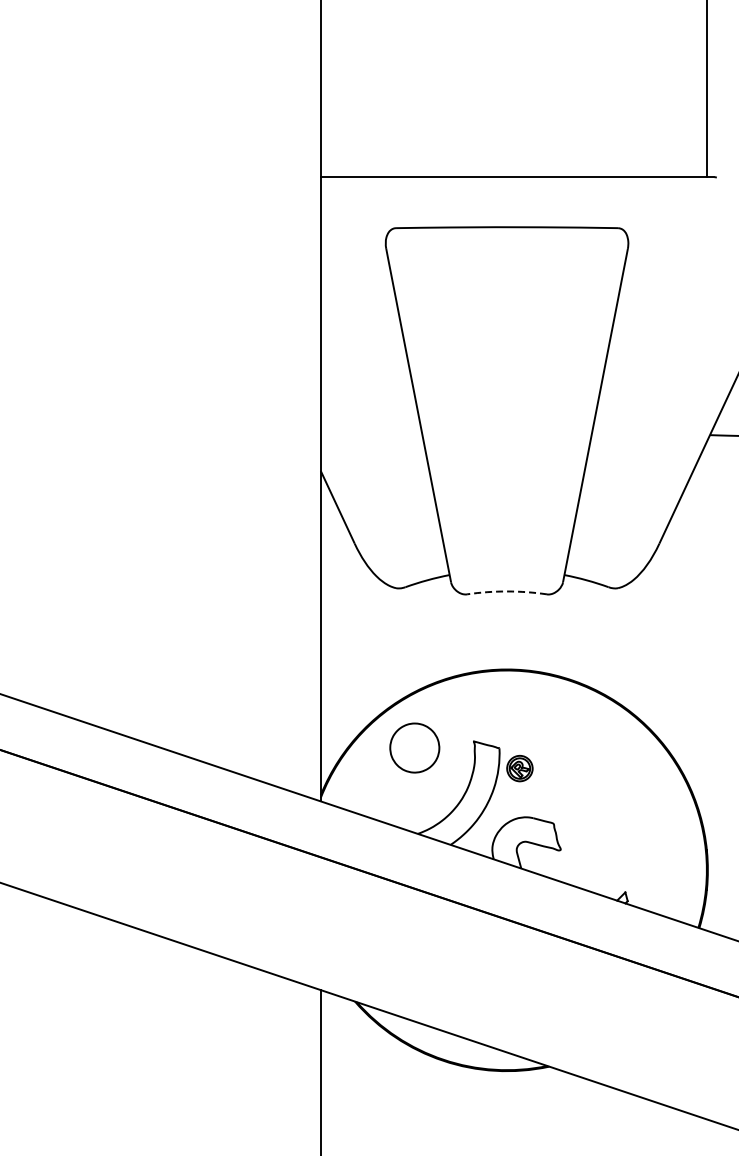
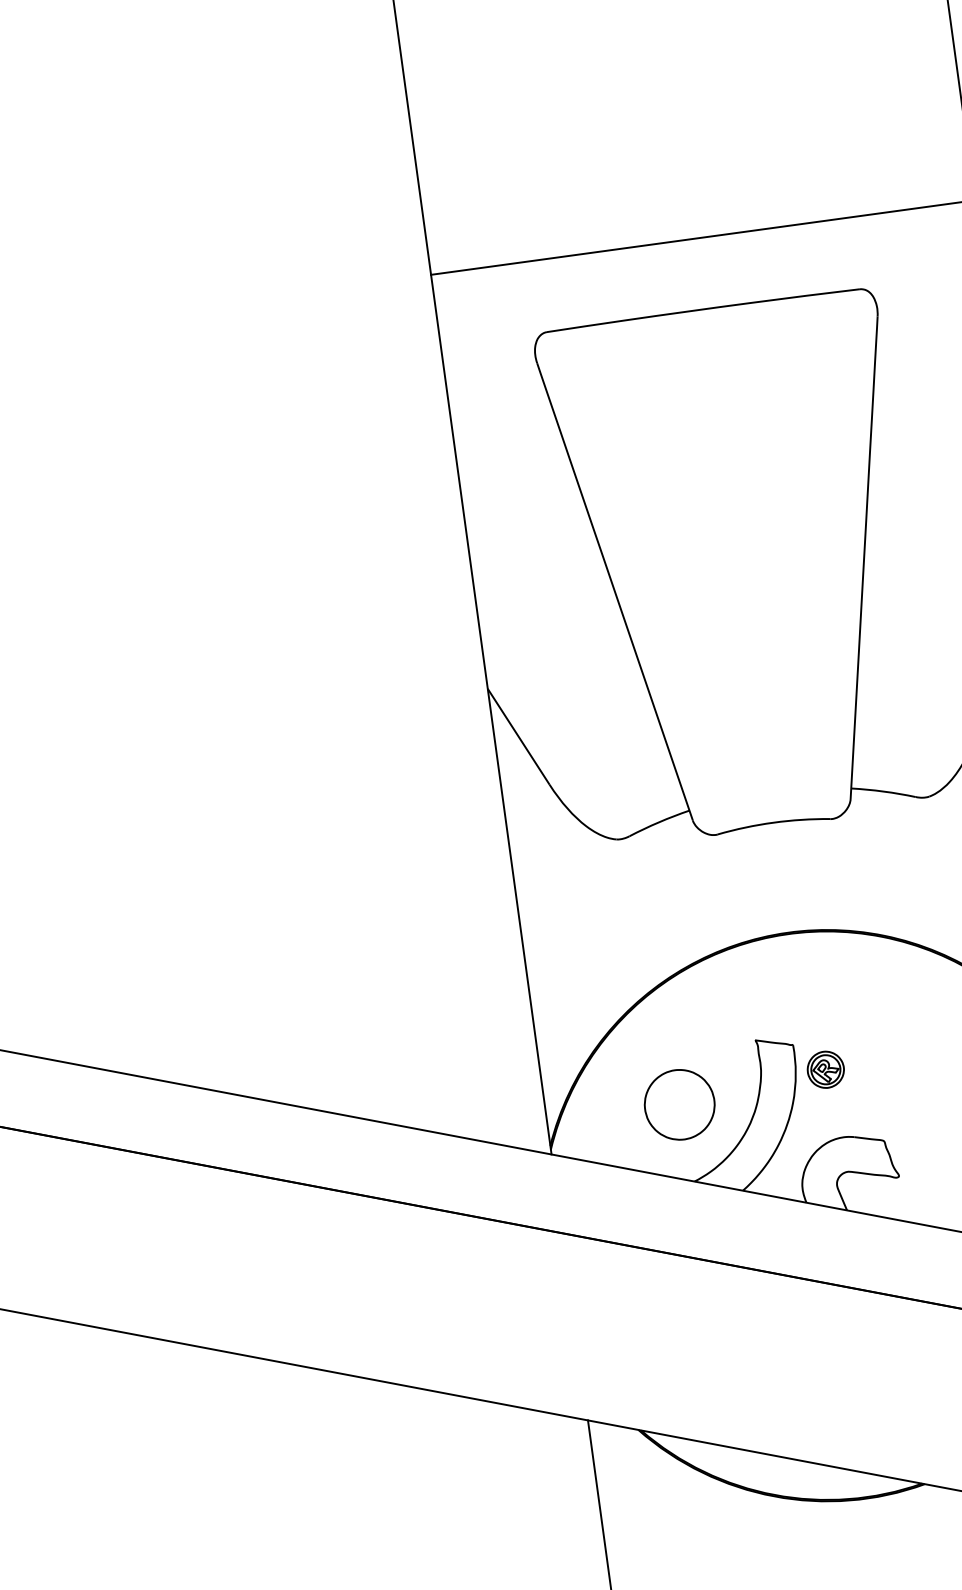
arc: (507, 591) -> (774, 822), dashed -> solid
part: (414, 747) -> (679, 1104), moved

